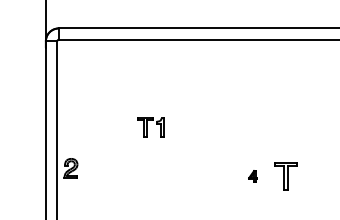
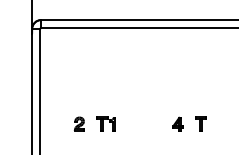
part: (150, 127) -> (105, 124), moved
part: (70, 168) -> (79, 124), moved
part: (252, 176) -> (177, 124), size x1.67
part: (285, 176) -> (200, 124), size x0.71

